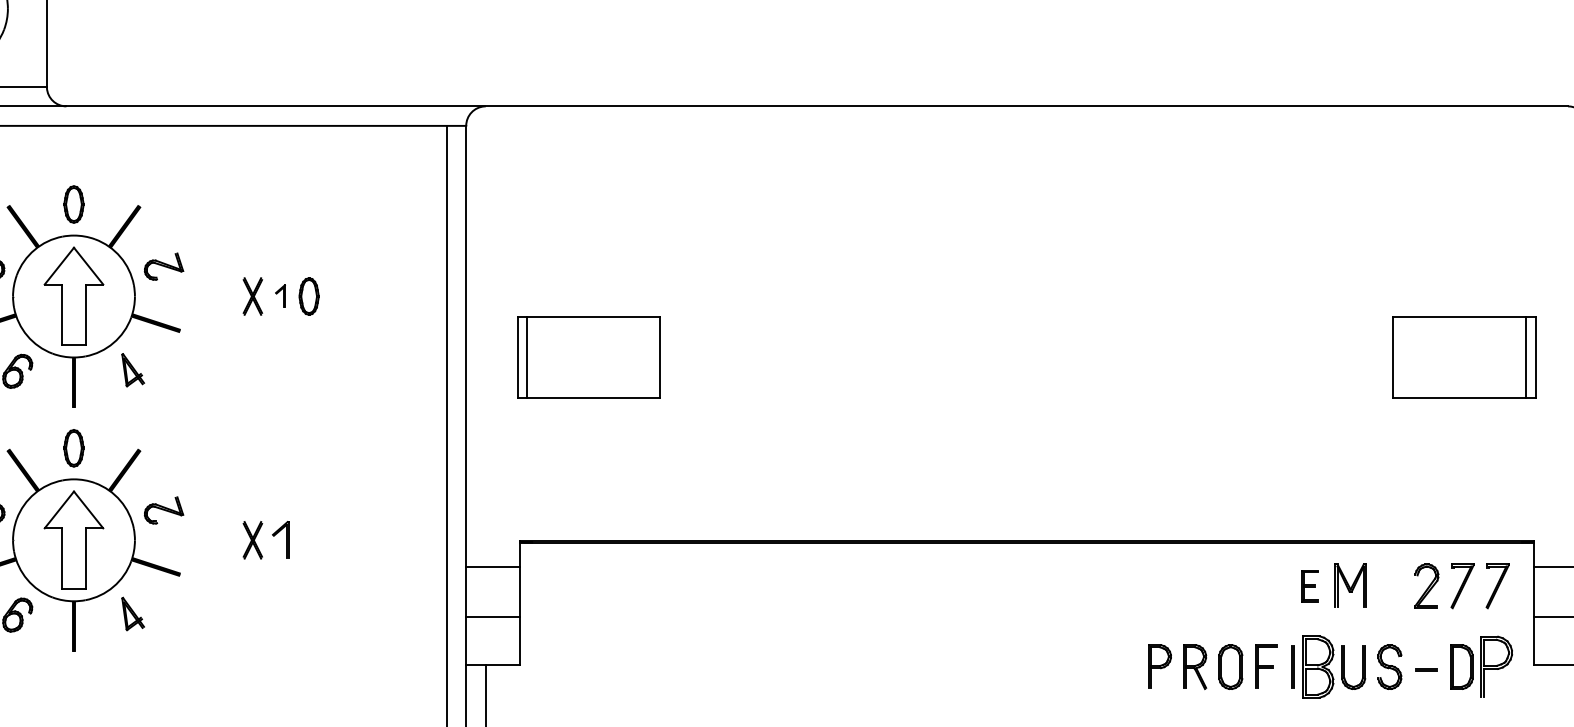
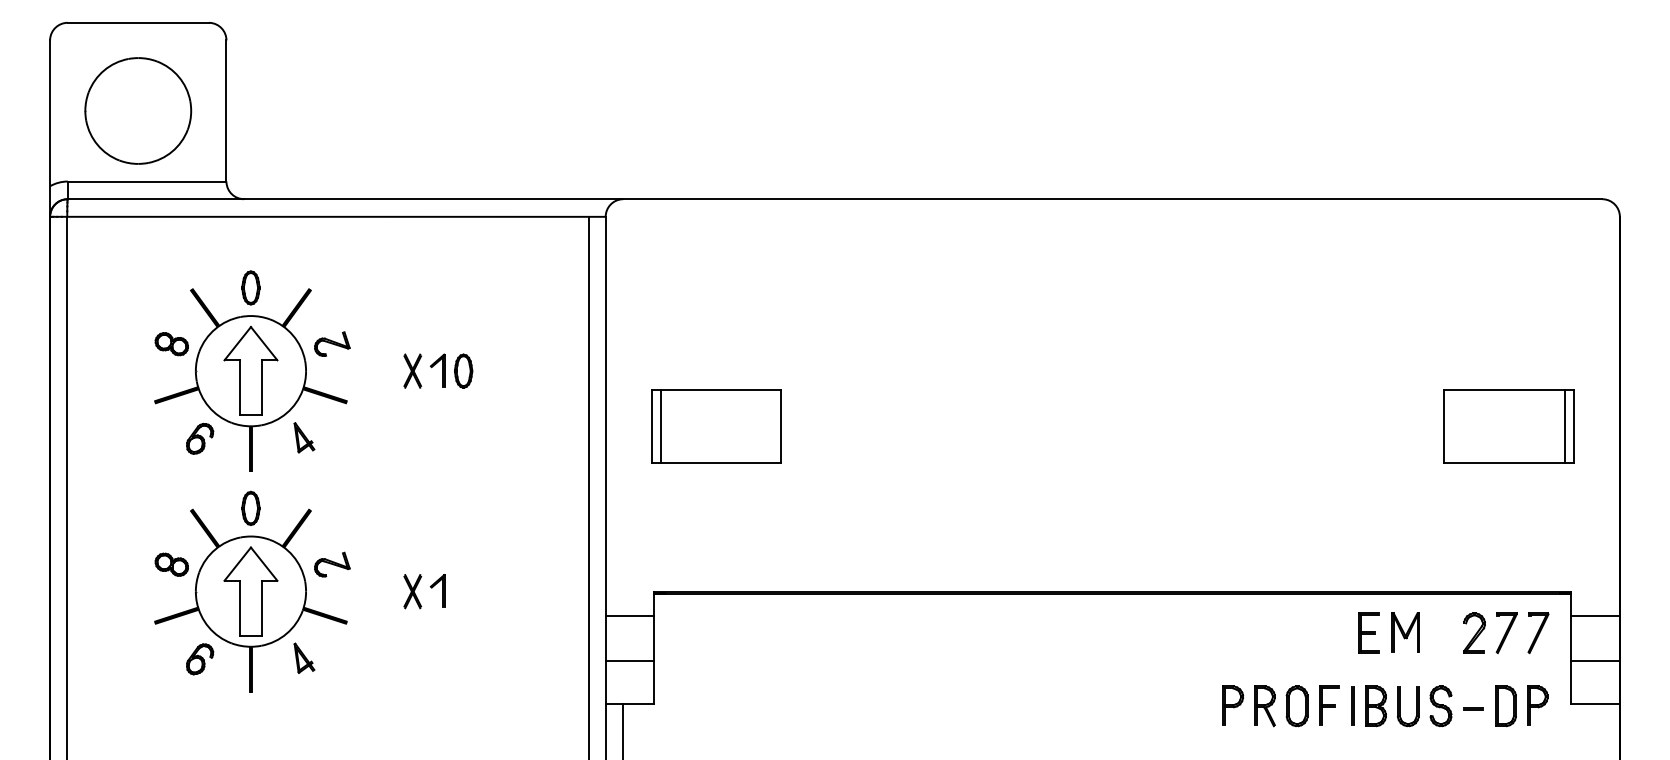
part: (280, 295) -> (437, 370), size x1.67
part: (1309, 585) -> (1368, 632), size x1.43
part: (1496, 666) -> (1537, 705), size x0.71
part: (1317, 667) -> (1375, 706), size x0.71

